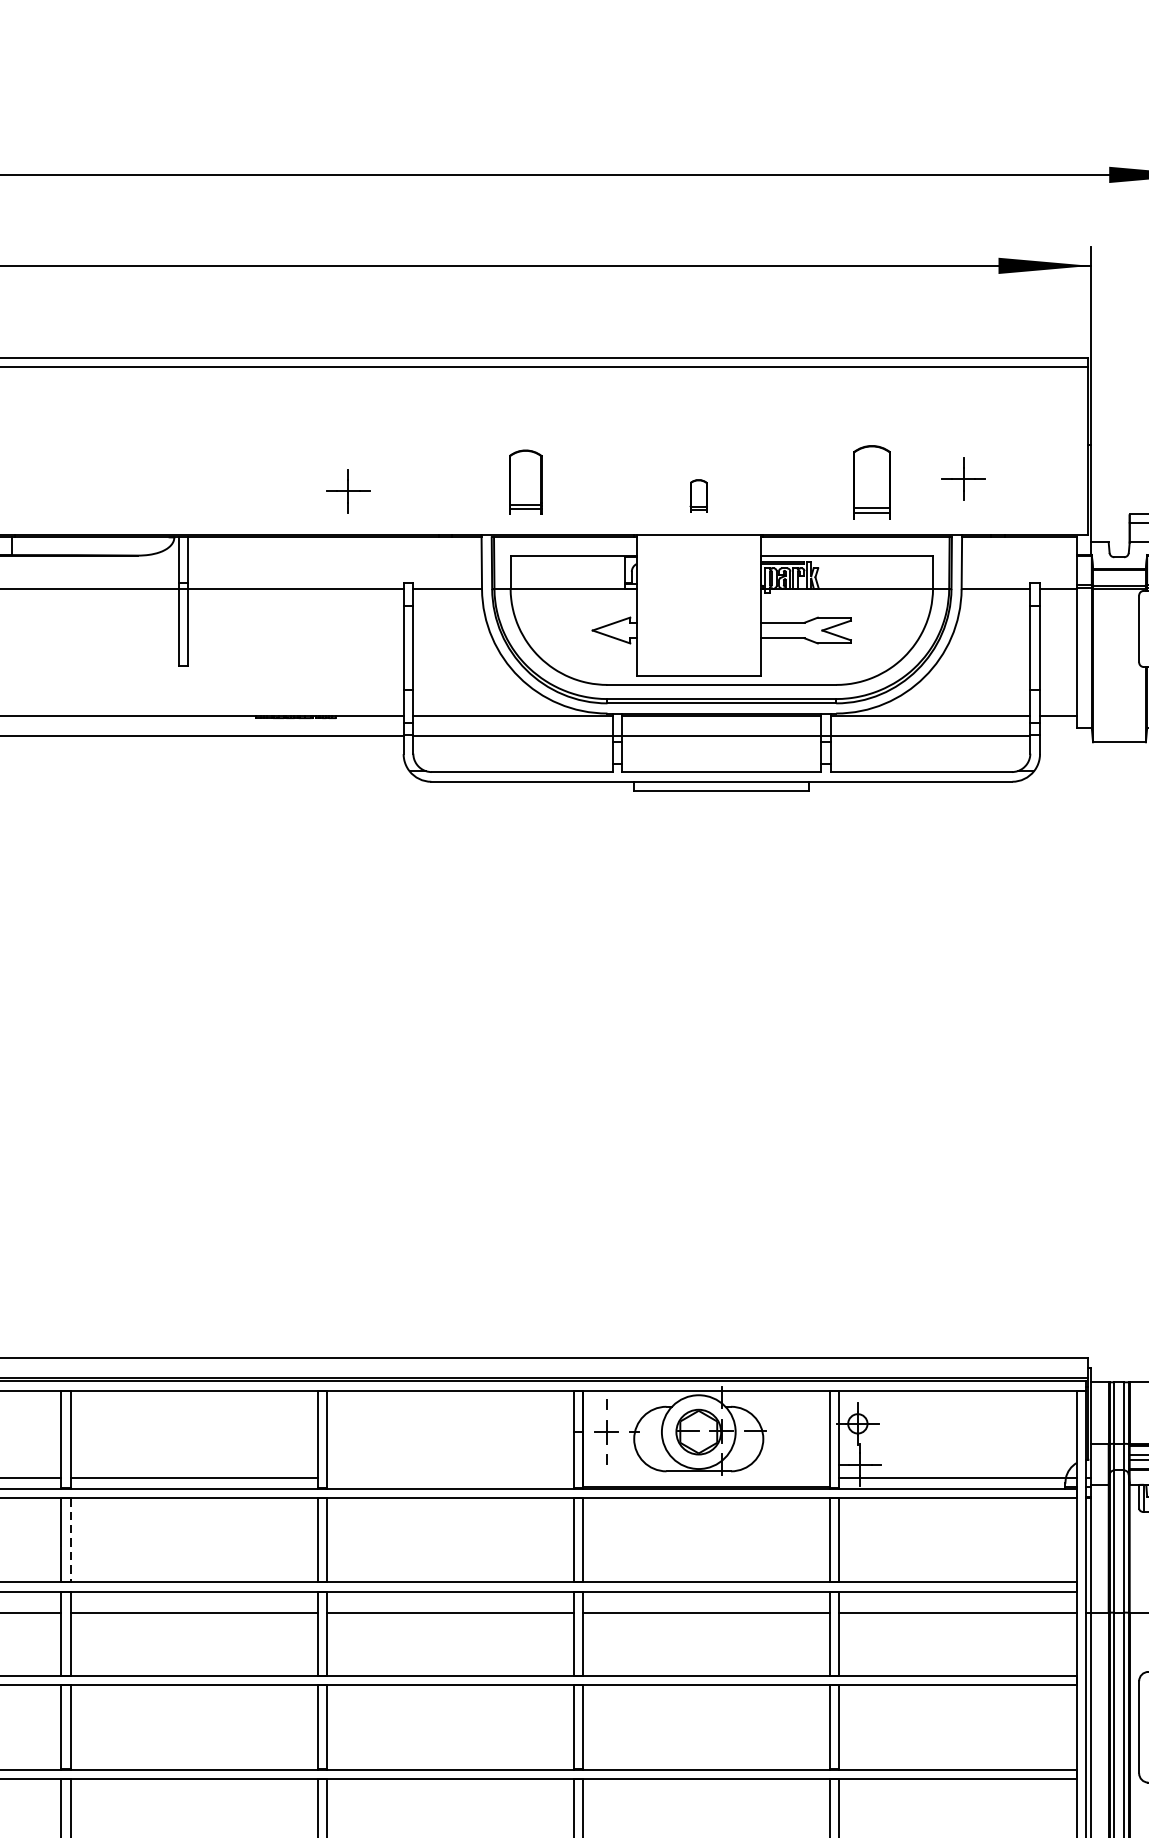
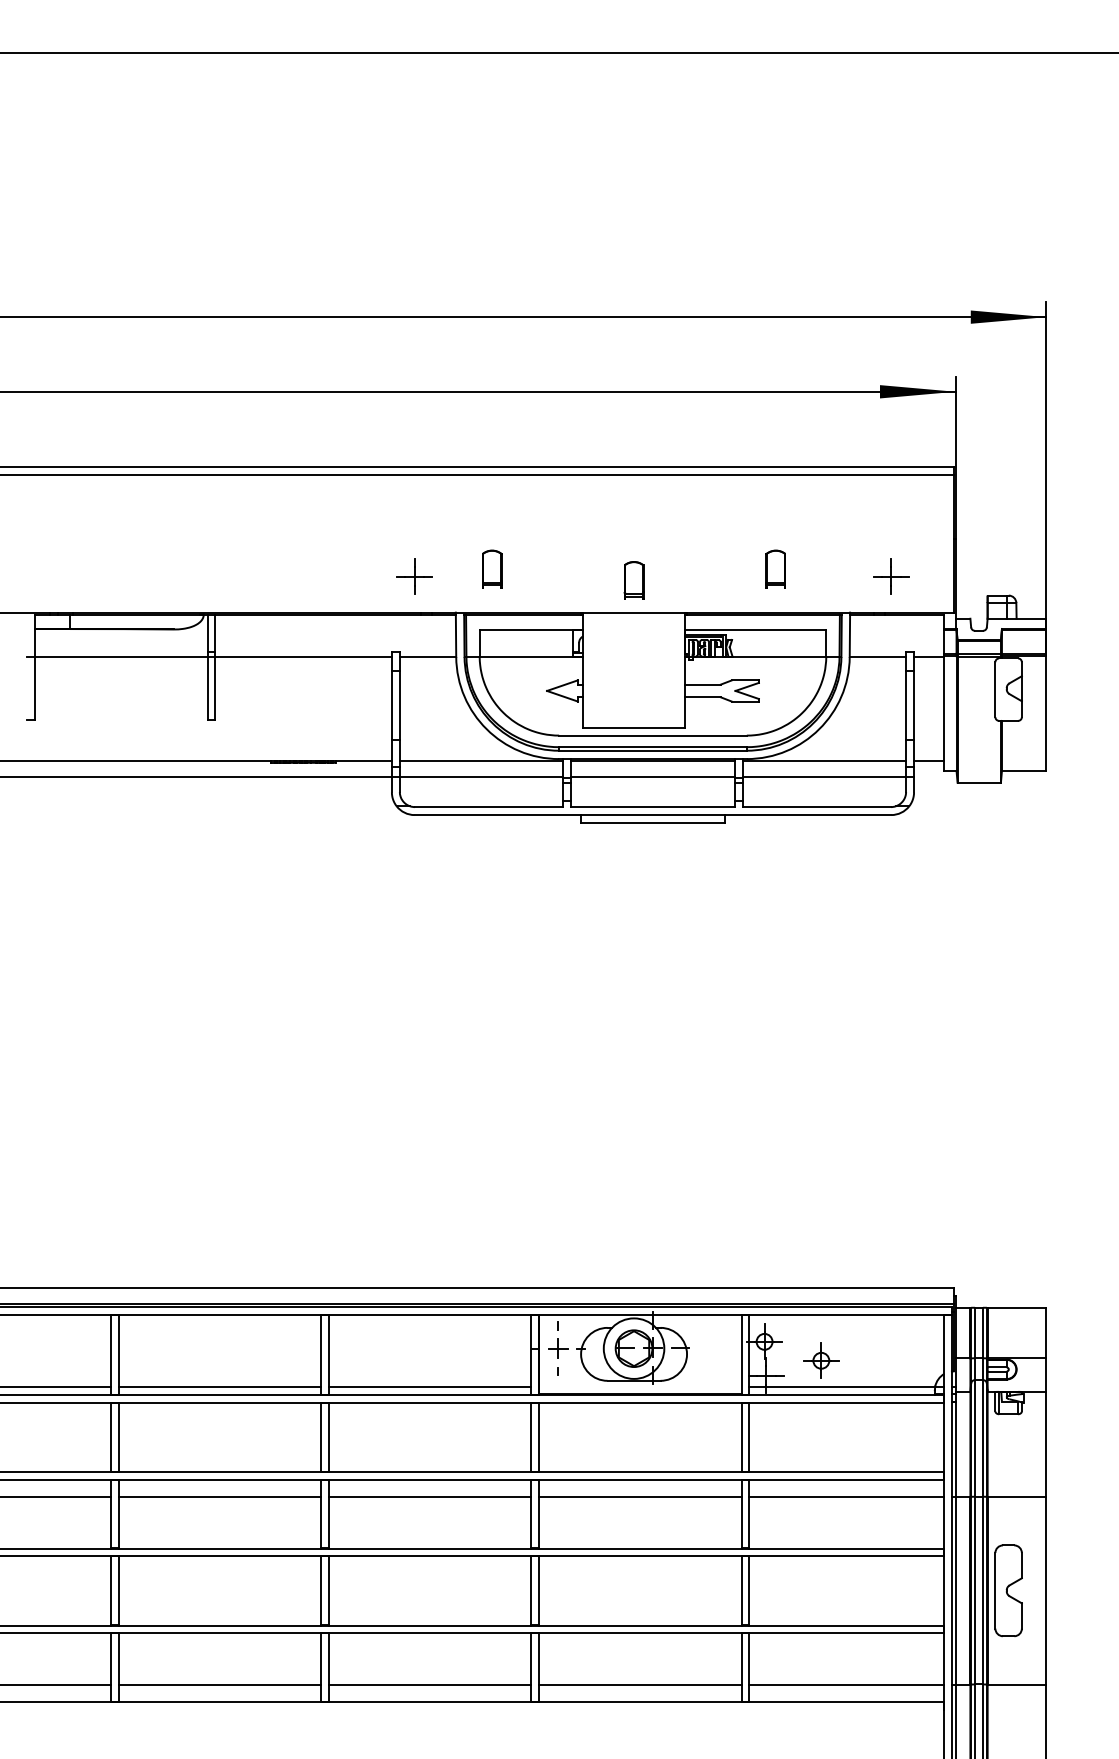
part: (963, 478) -> (891, 576), moved
part: (526, 481) -> (492, 568), size x0.71
part: (871, 481) -> (775, 568), size x0.62
part: (348, 491) -> (414, 576), moved
part: (698, 495) -> (633, 580), size x1.43
part: (927, 1446) -> (821, 1360), added
line: (449, 1478) -> (429, 1386), added
line: (70, 1540) -> (118, 1437), dashed -> solid

